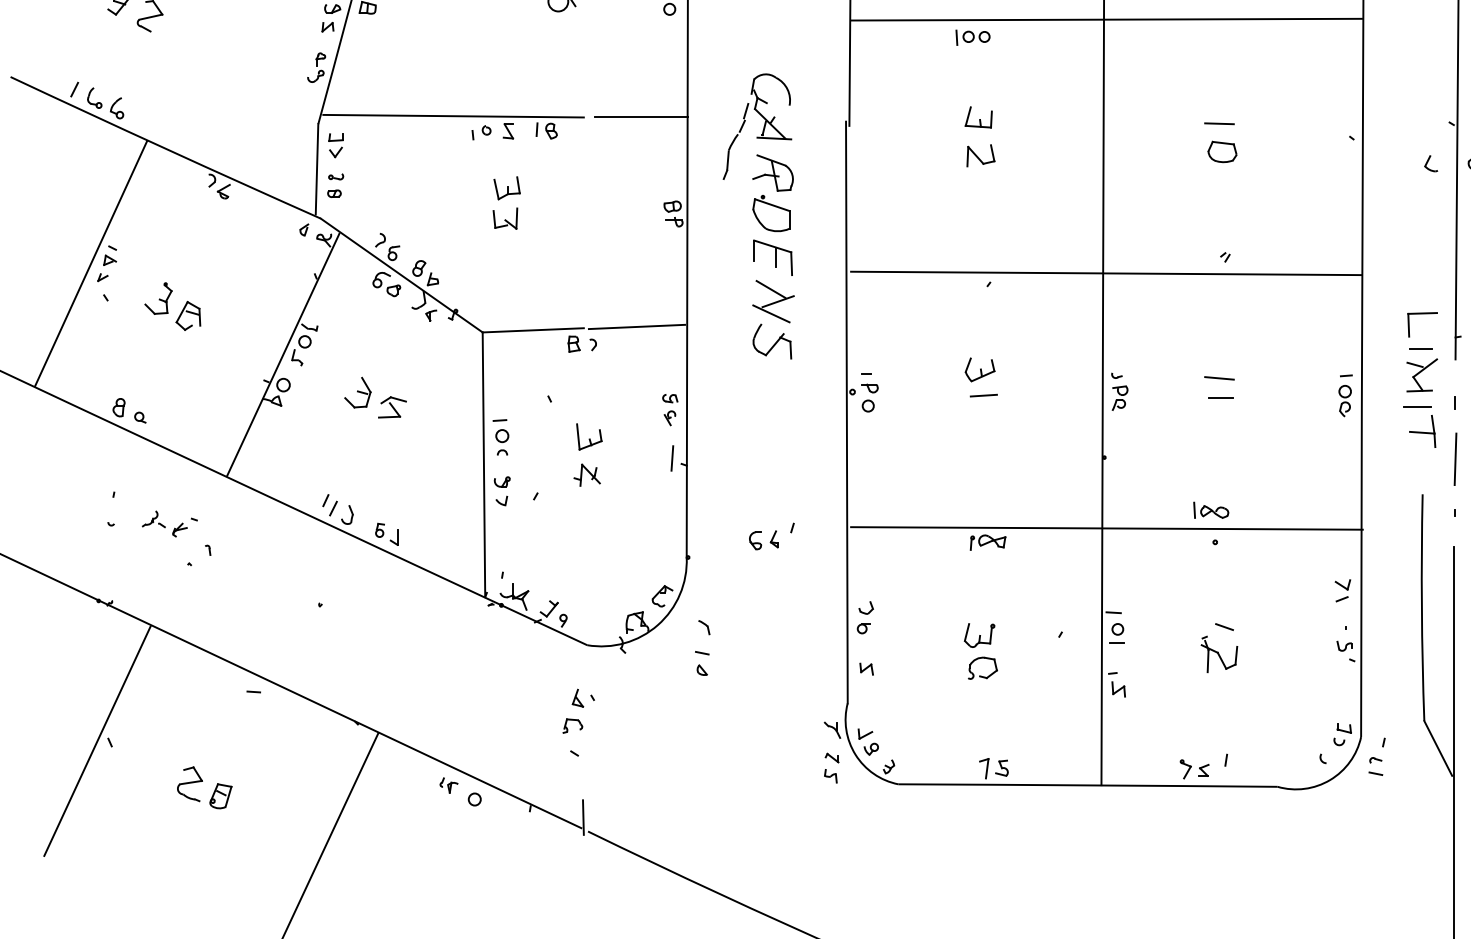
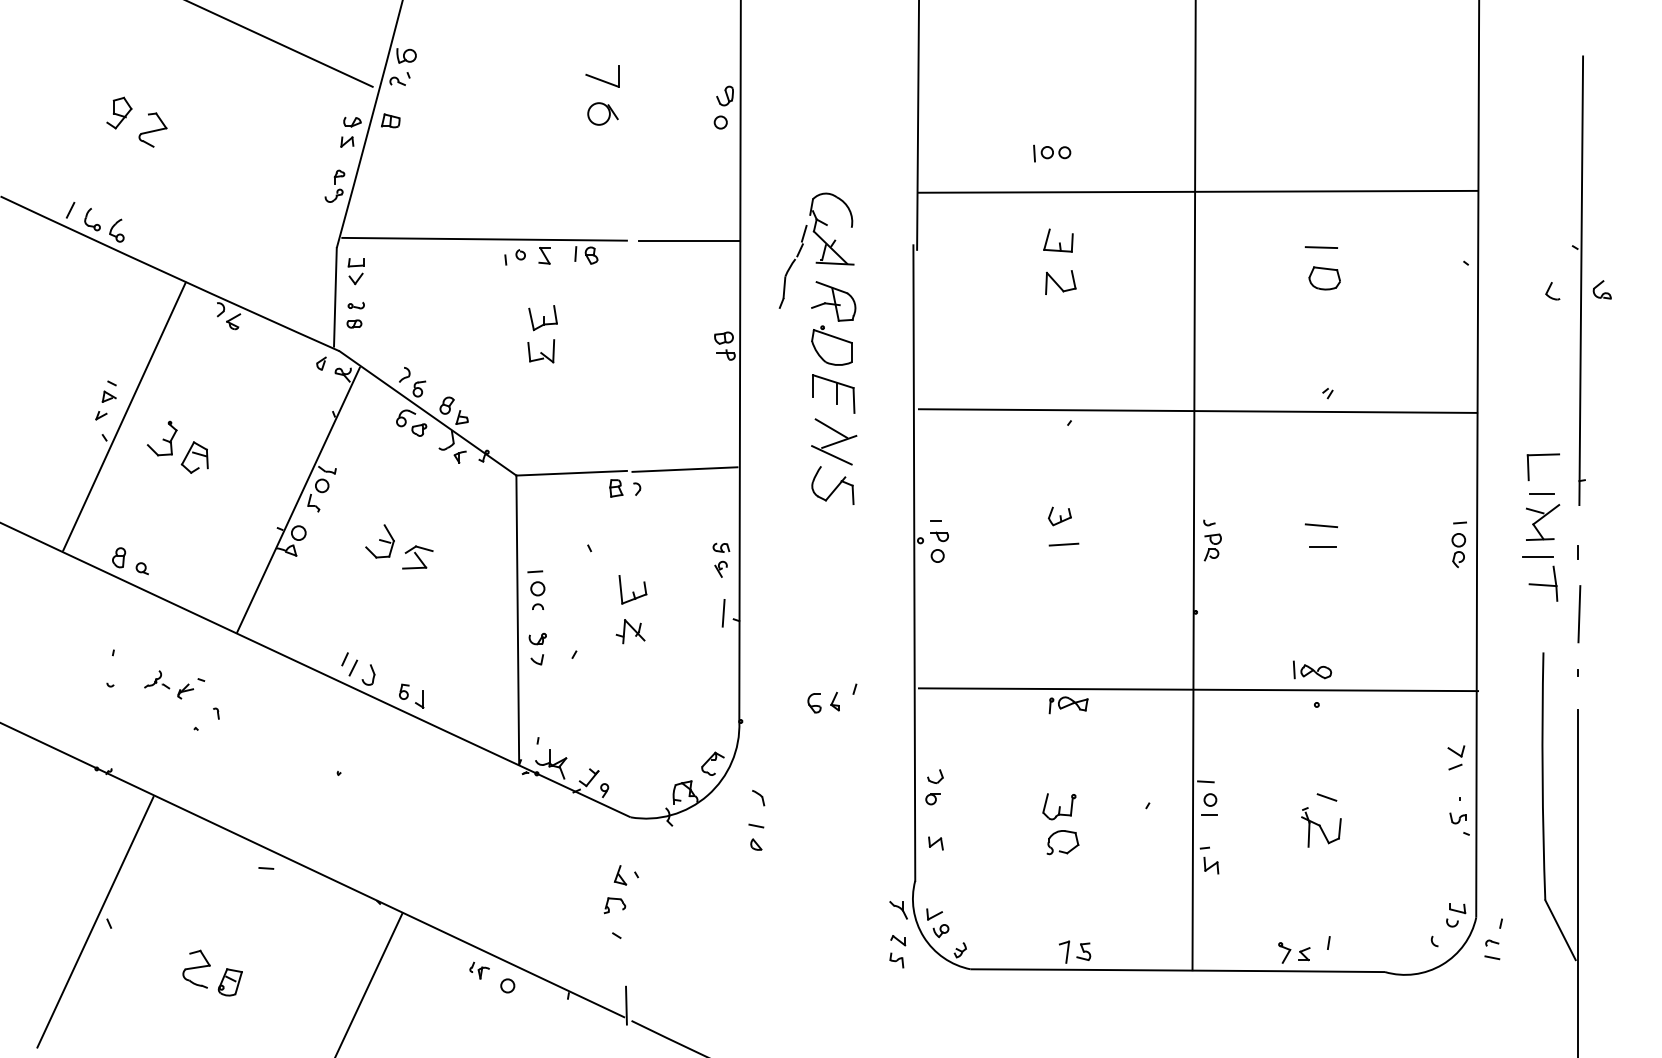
line: (1106, 19) -> (1197, 191), moved
line: (91, 263) -> (124, 416), moved
part: (979, 369) -> (1059, 516), size x0.7

